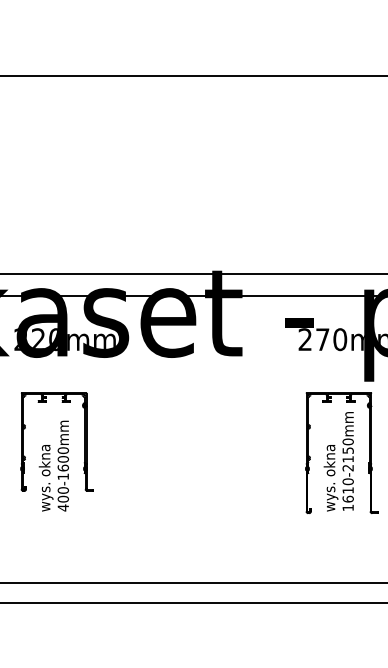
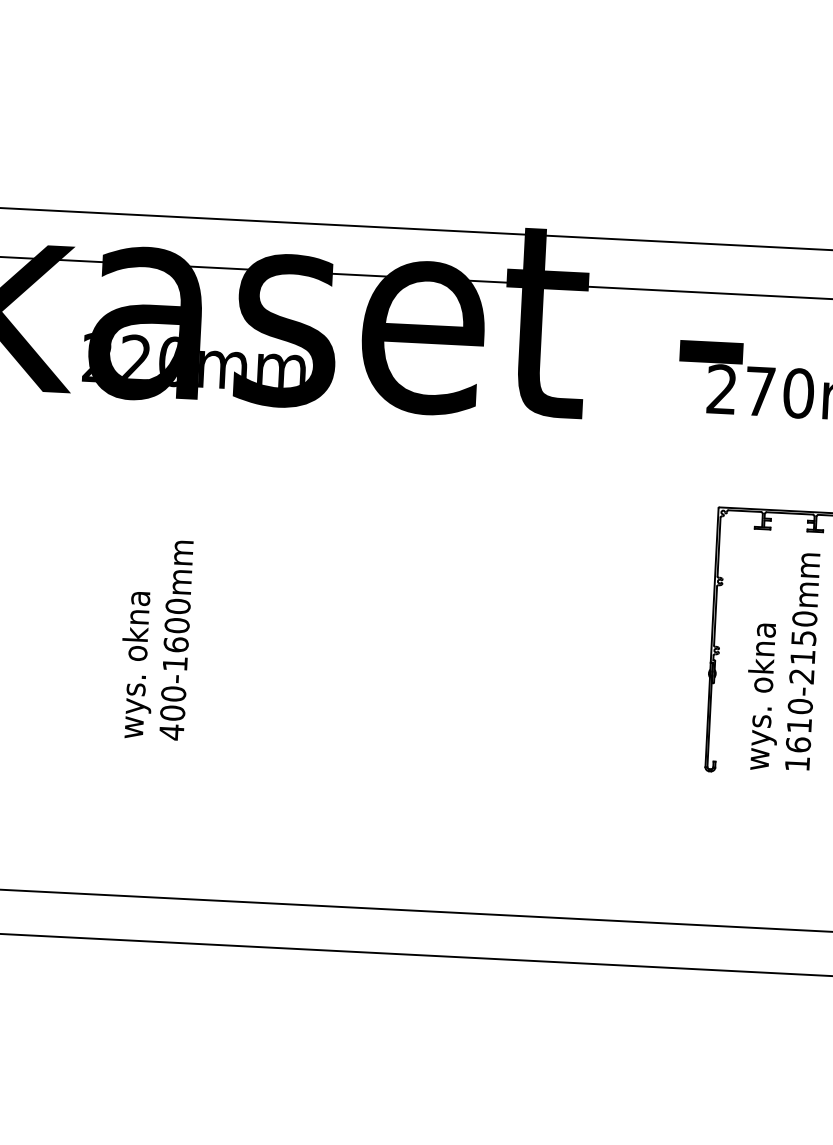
part: (84, 441) -> (225, 588), removed

